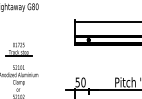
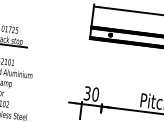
text: (77, 81) -> (87, 92), 50 -> 30

